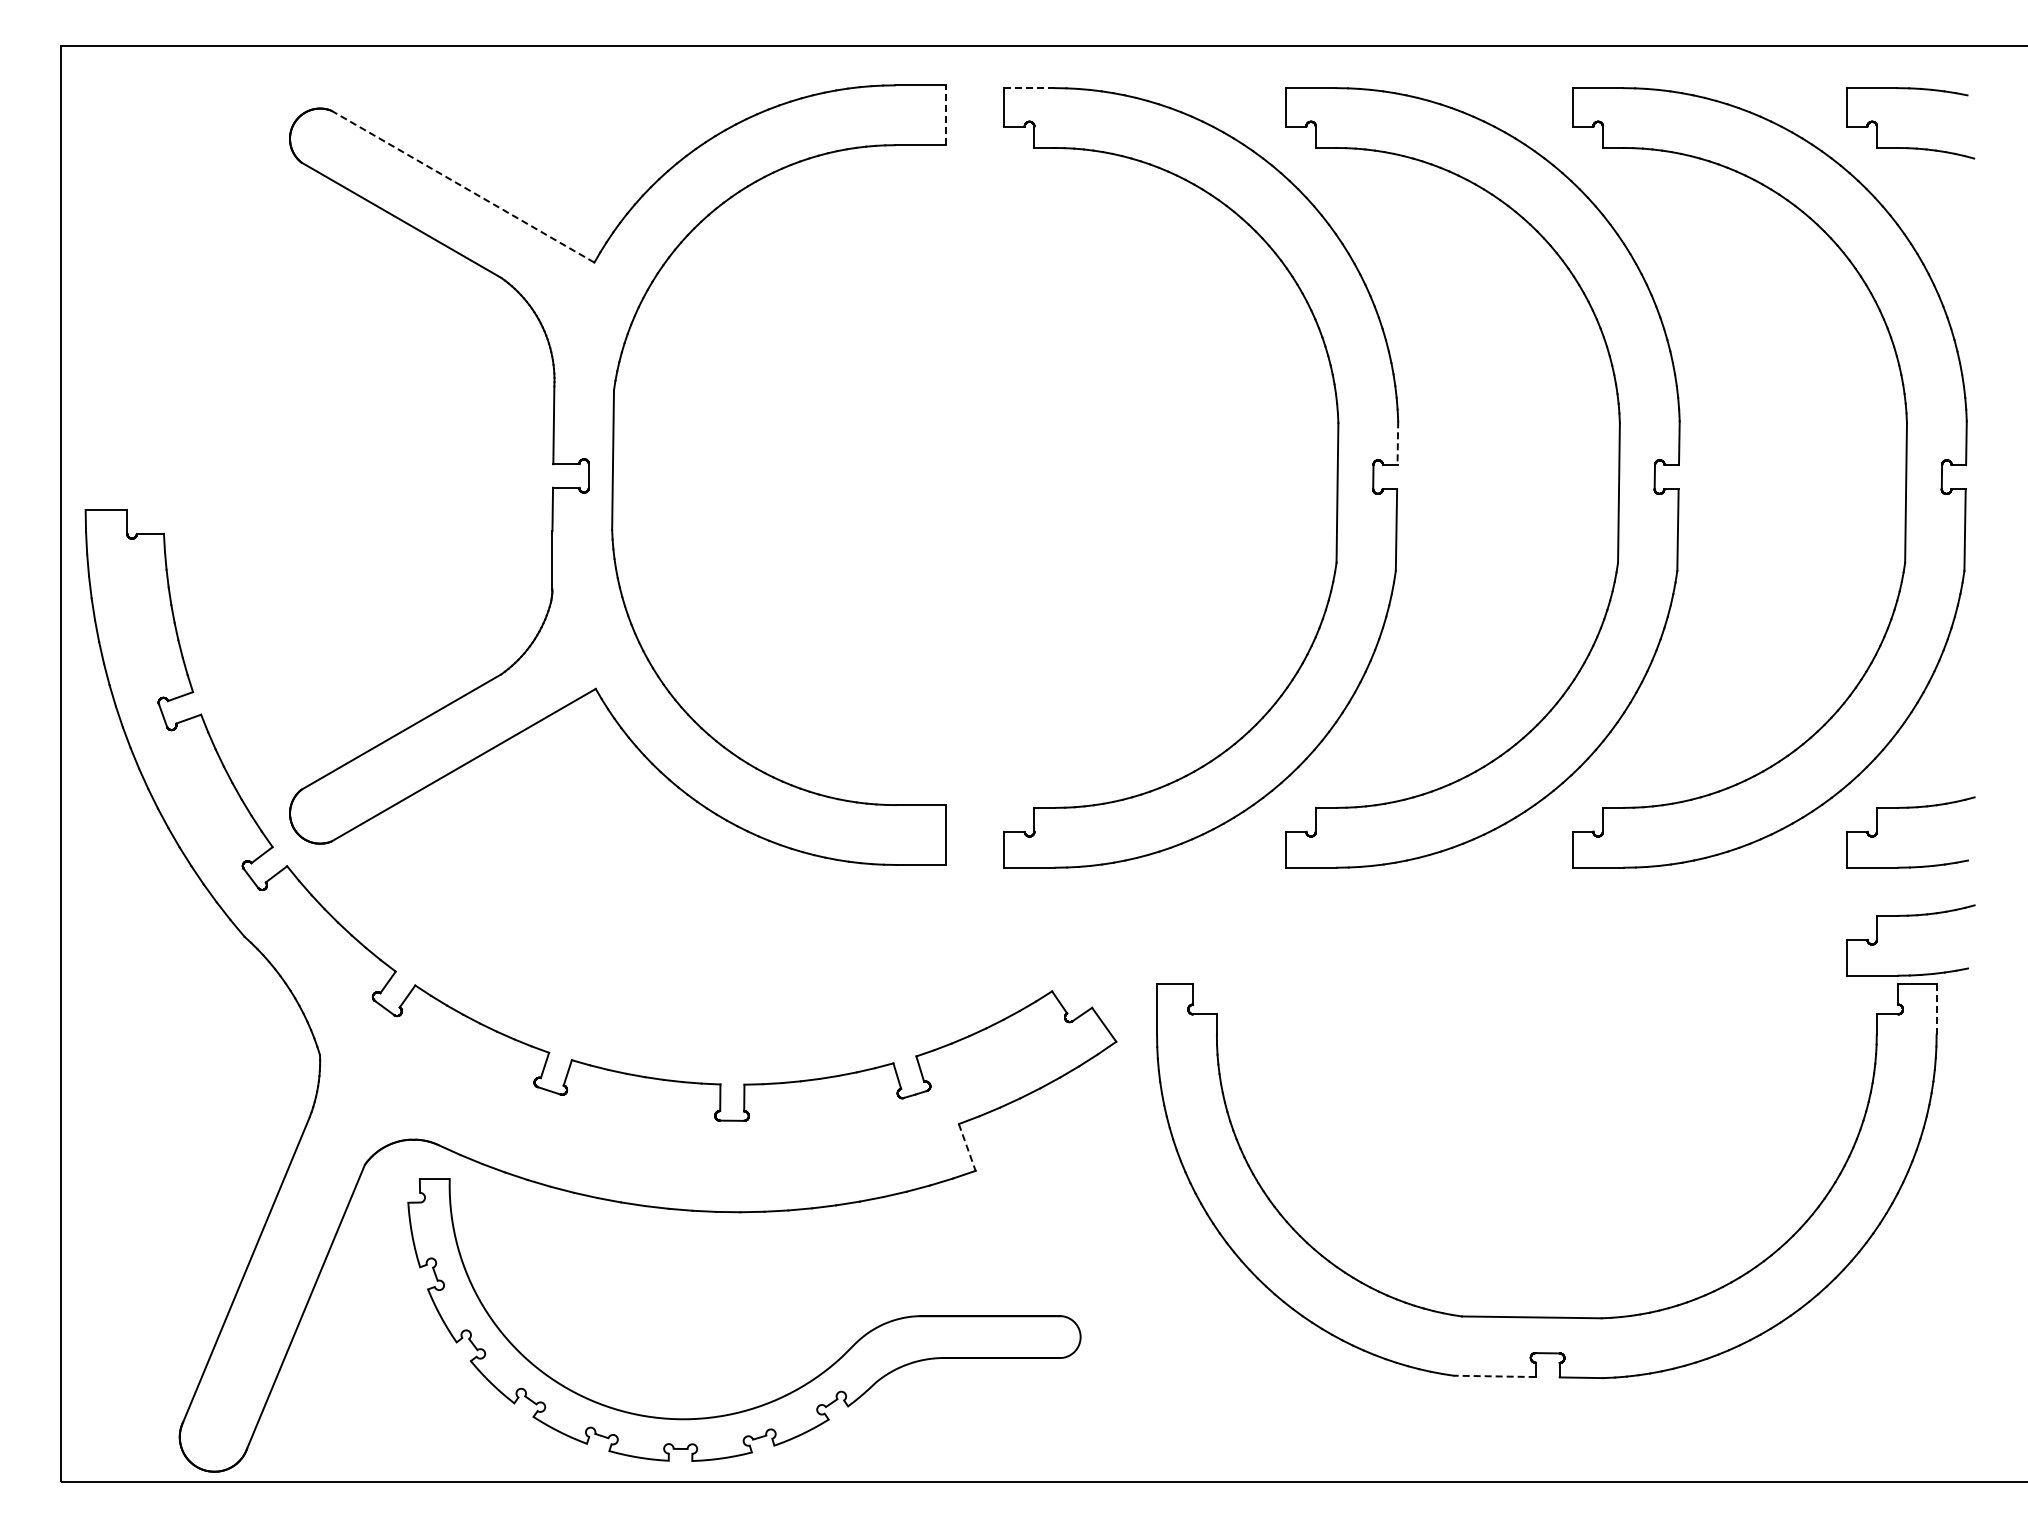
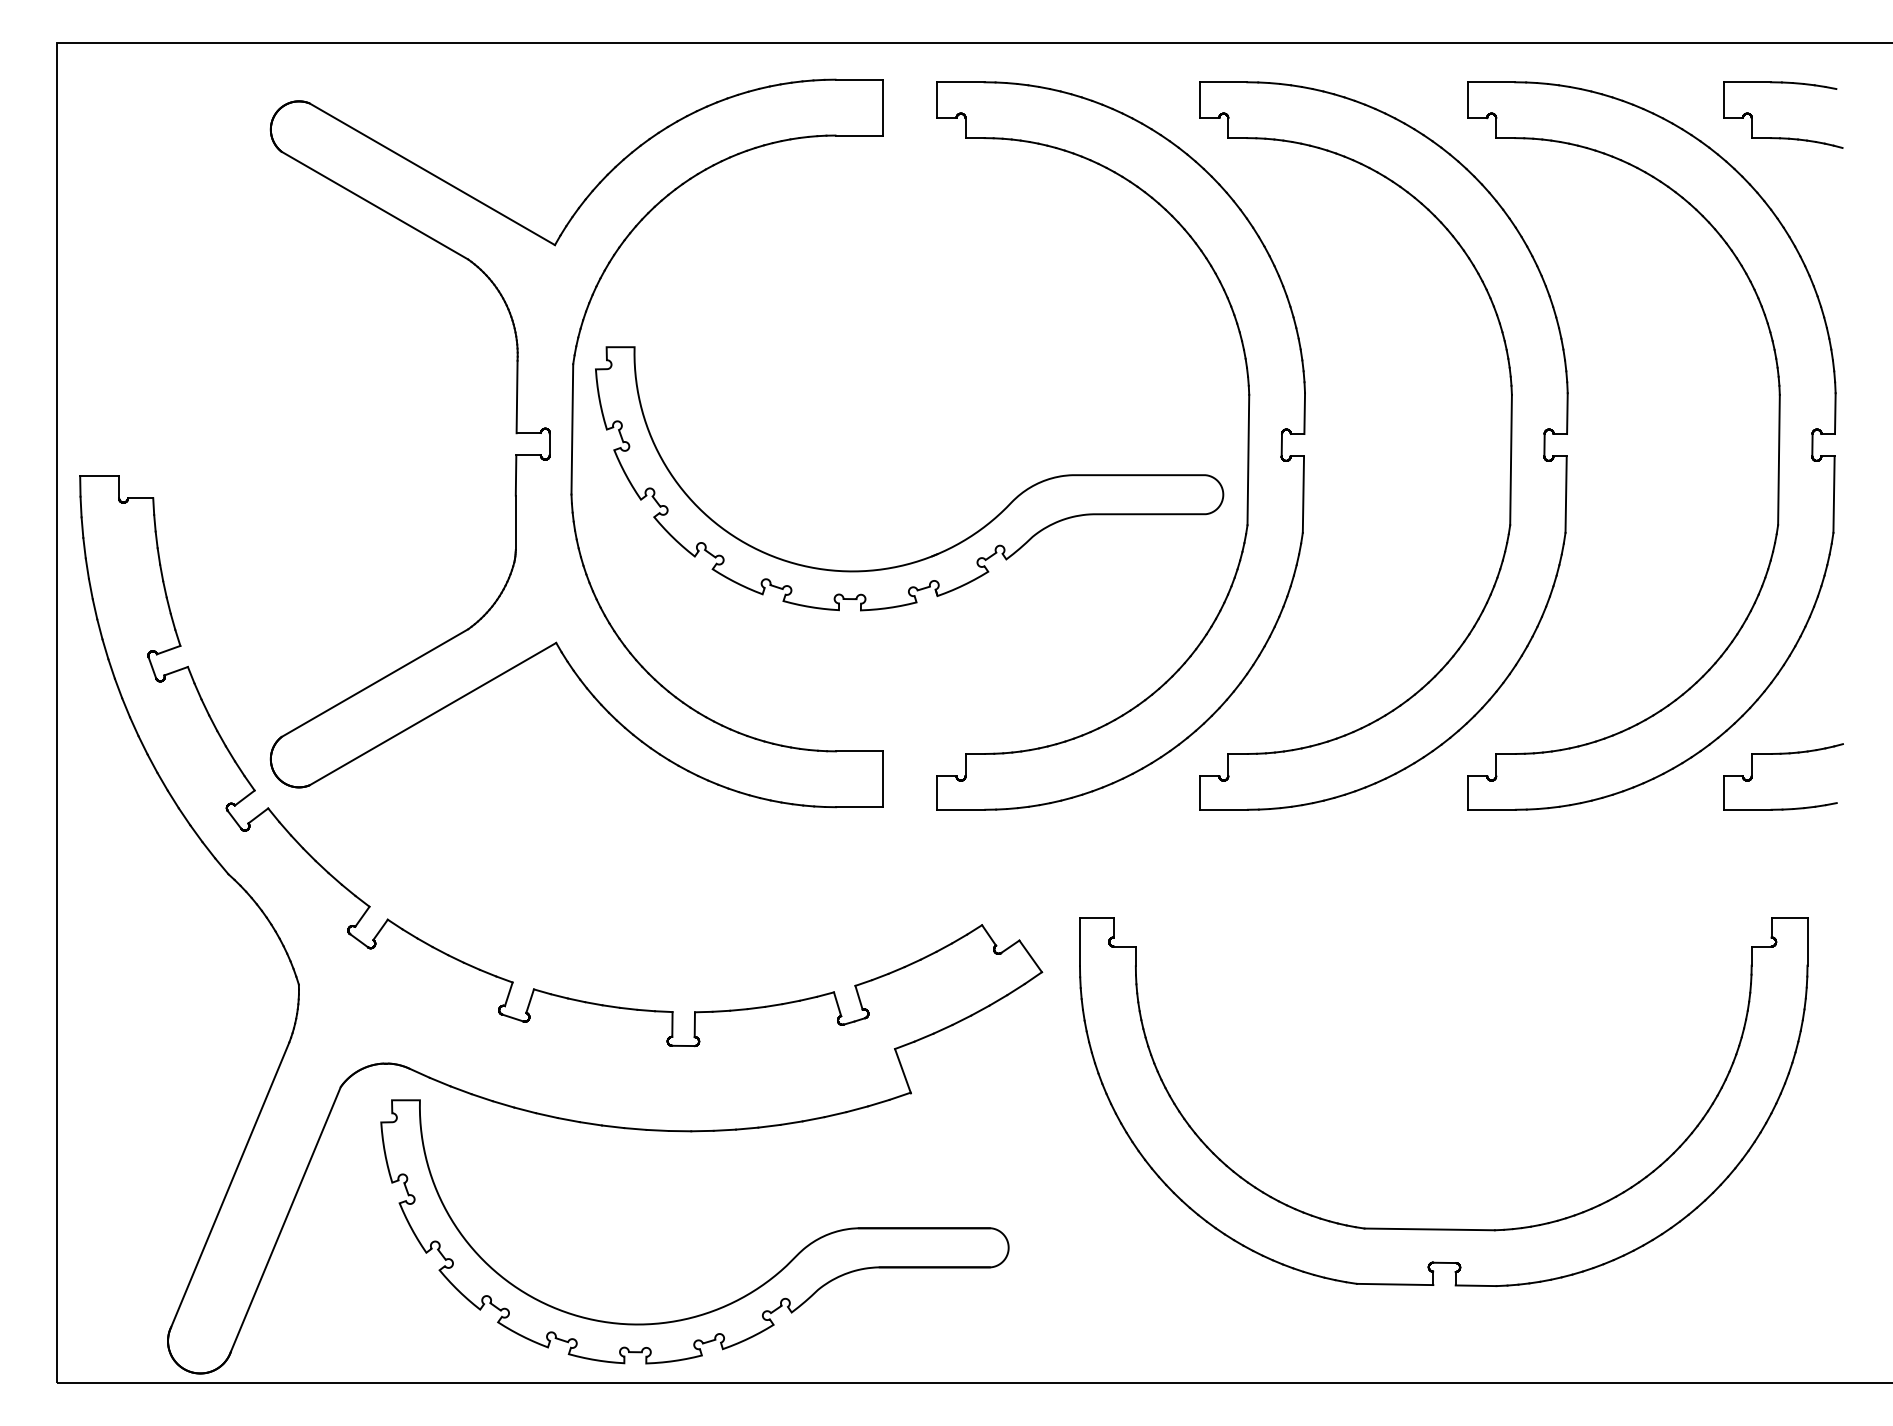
line: (1030, 88) -> (961, 82), dashed -> solid
line: (946, 115) -> (883, 107), dashed -> solid
line: (463, 186) -> (432, 174), dashed -> solid
line: (1397, 443) -> (1304, 413), dashed -> solid
part: (1006, 591) -> (939, 552), added
part: (1910, 916) -> (1783, 855), removed
line: (1936, 1009) -> (1807, 942), dashed -> solid
line: (967, 1148) -> (903, 1071), dashed -> solid
line: (1494, 1376) -> (1394, 1284), dashed -> solid

